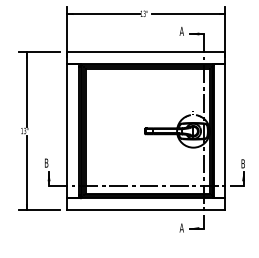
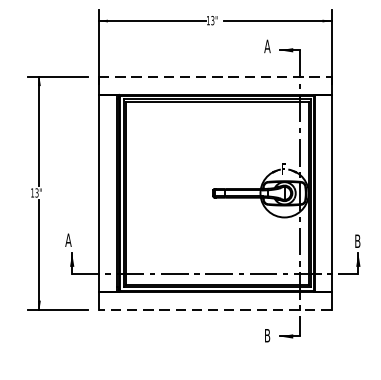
line: (146, 52) -> (215, 77), solid -> dashed
text: (46, 162) -> (68, 239), B -> A
line: (145, 210) -> (214, 309), solid -> dashed
text: (181, 227) -> (266, 334), A -> B

